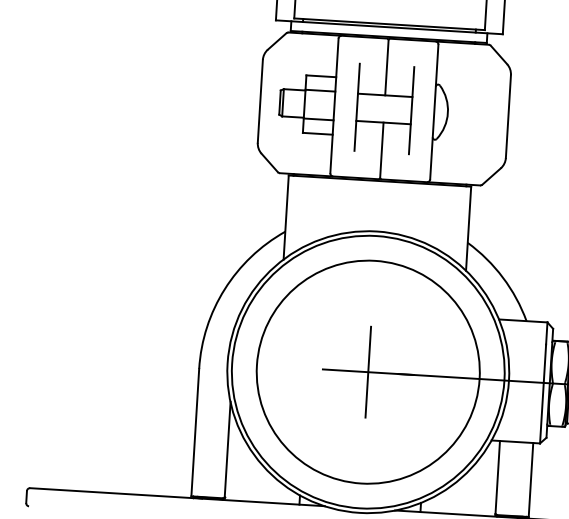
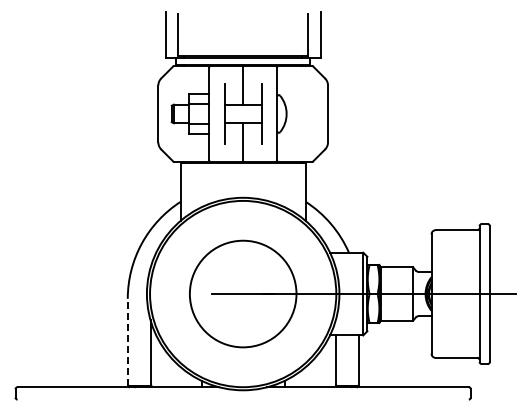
circle: (368, 371) -> (243, 293), size x0.7
line: (368, 372) -> (243, 294), removed
line: (194, 432) -> (127, 342), solid -> dashed

